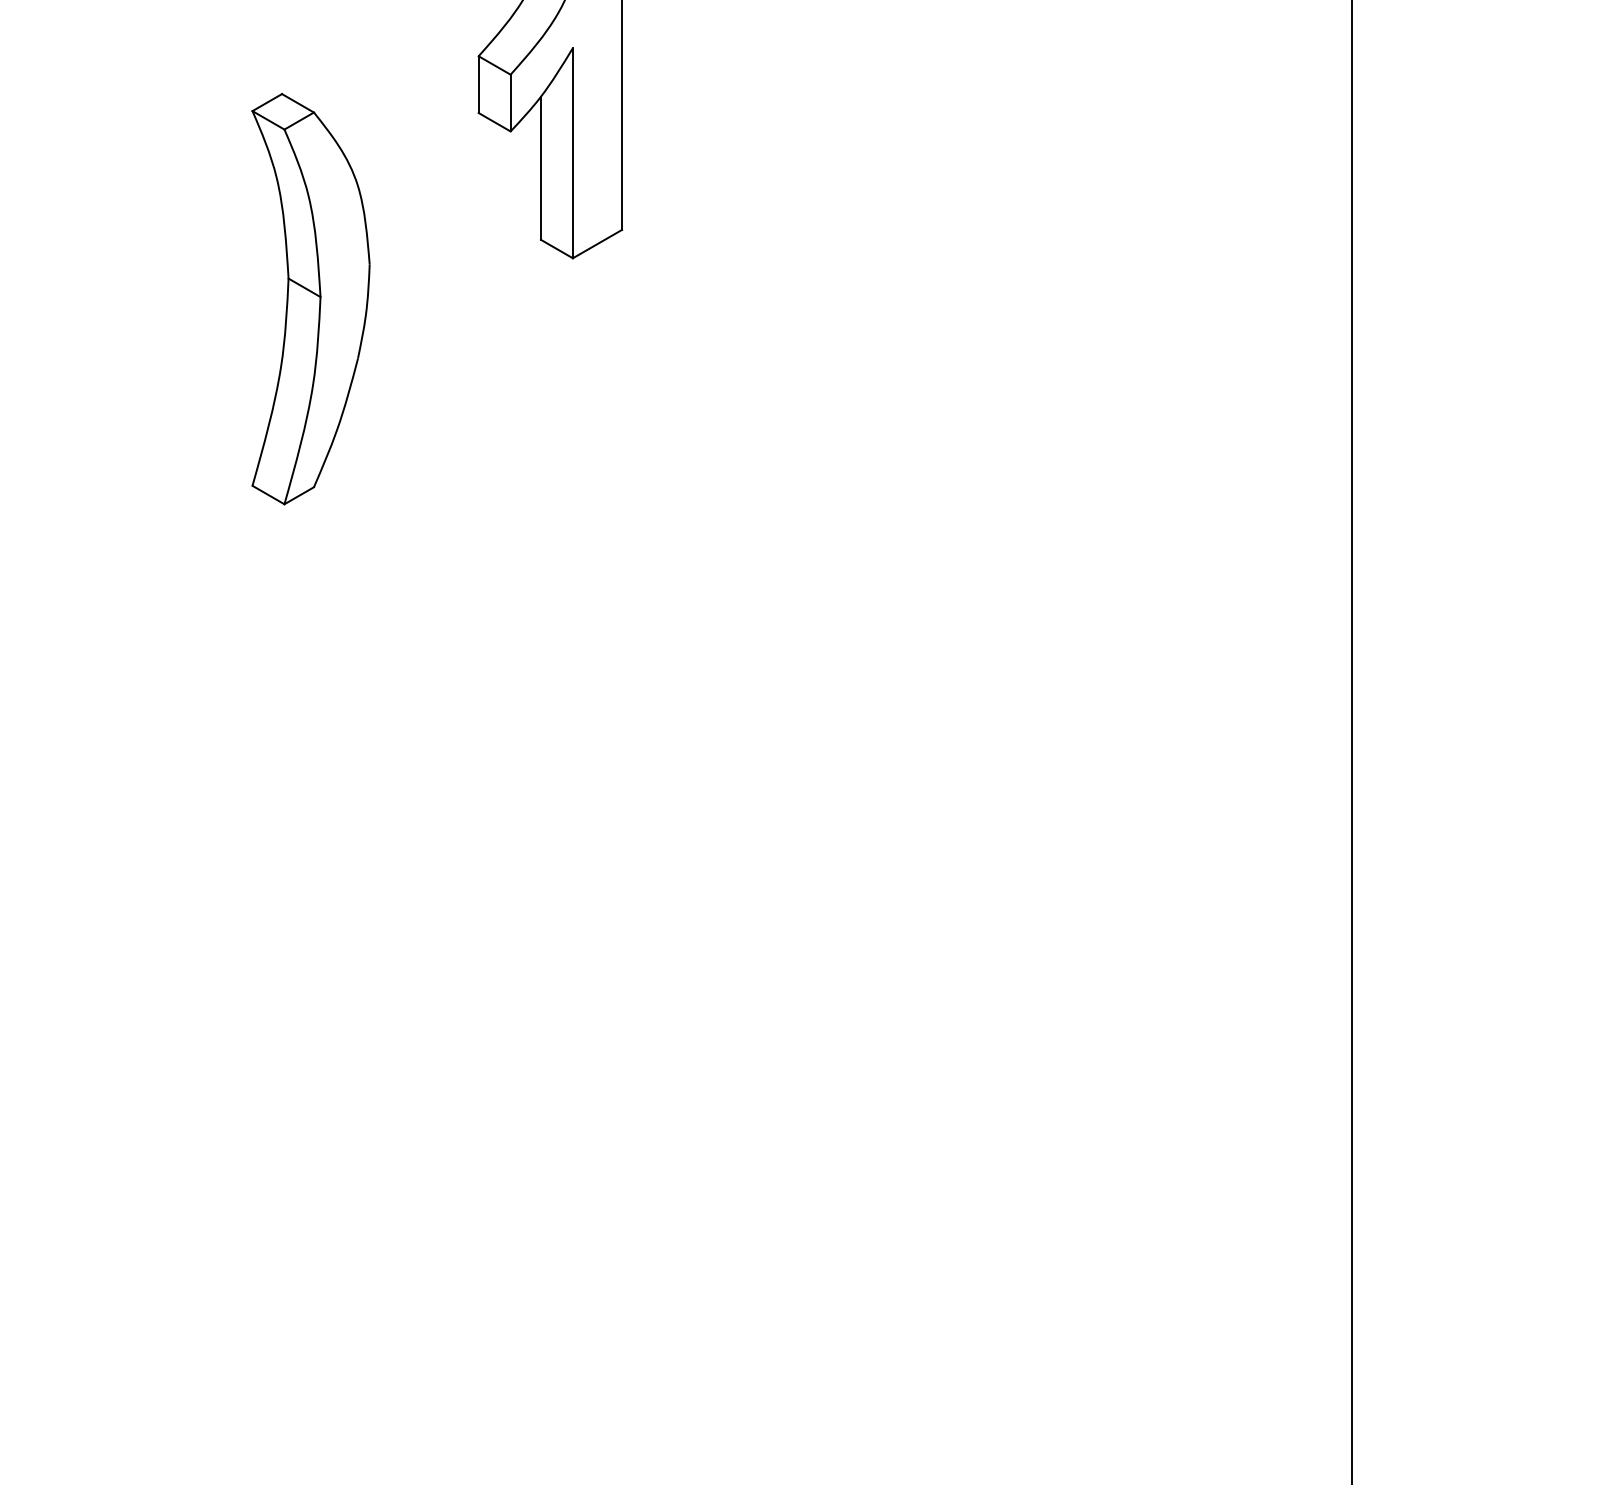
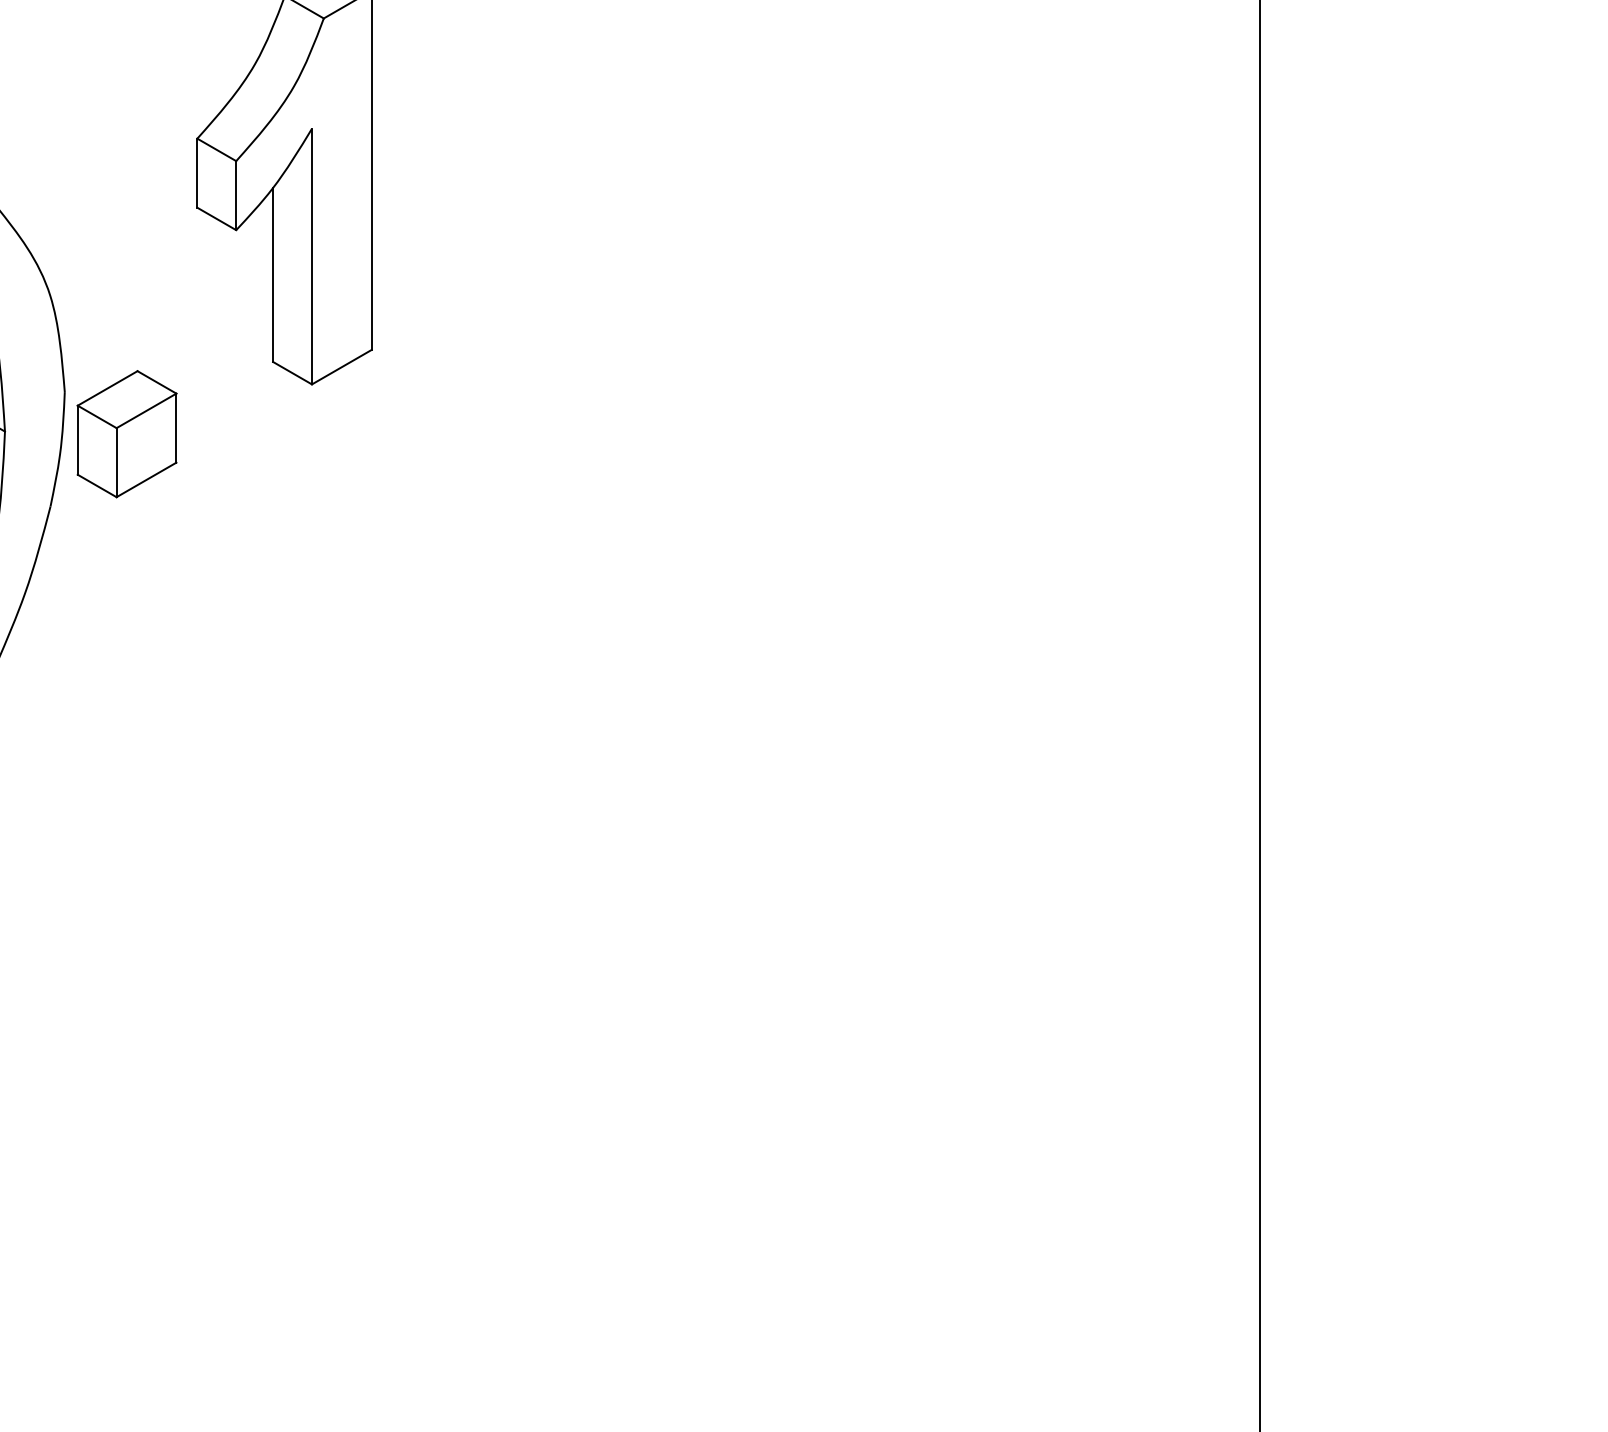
part: (420, 299) -> (126, 434), added

